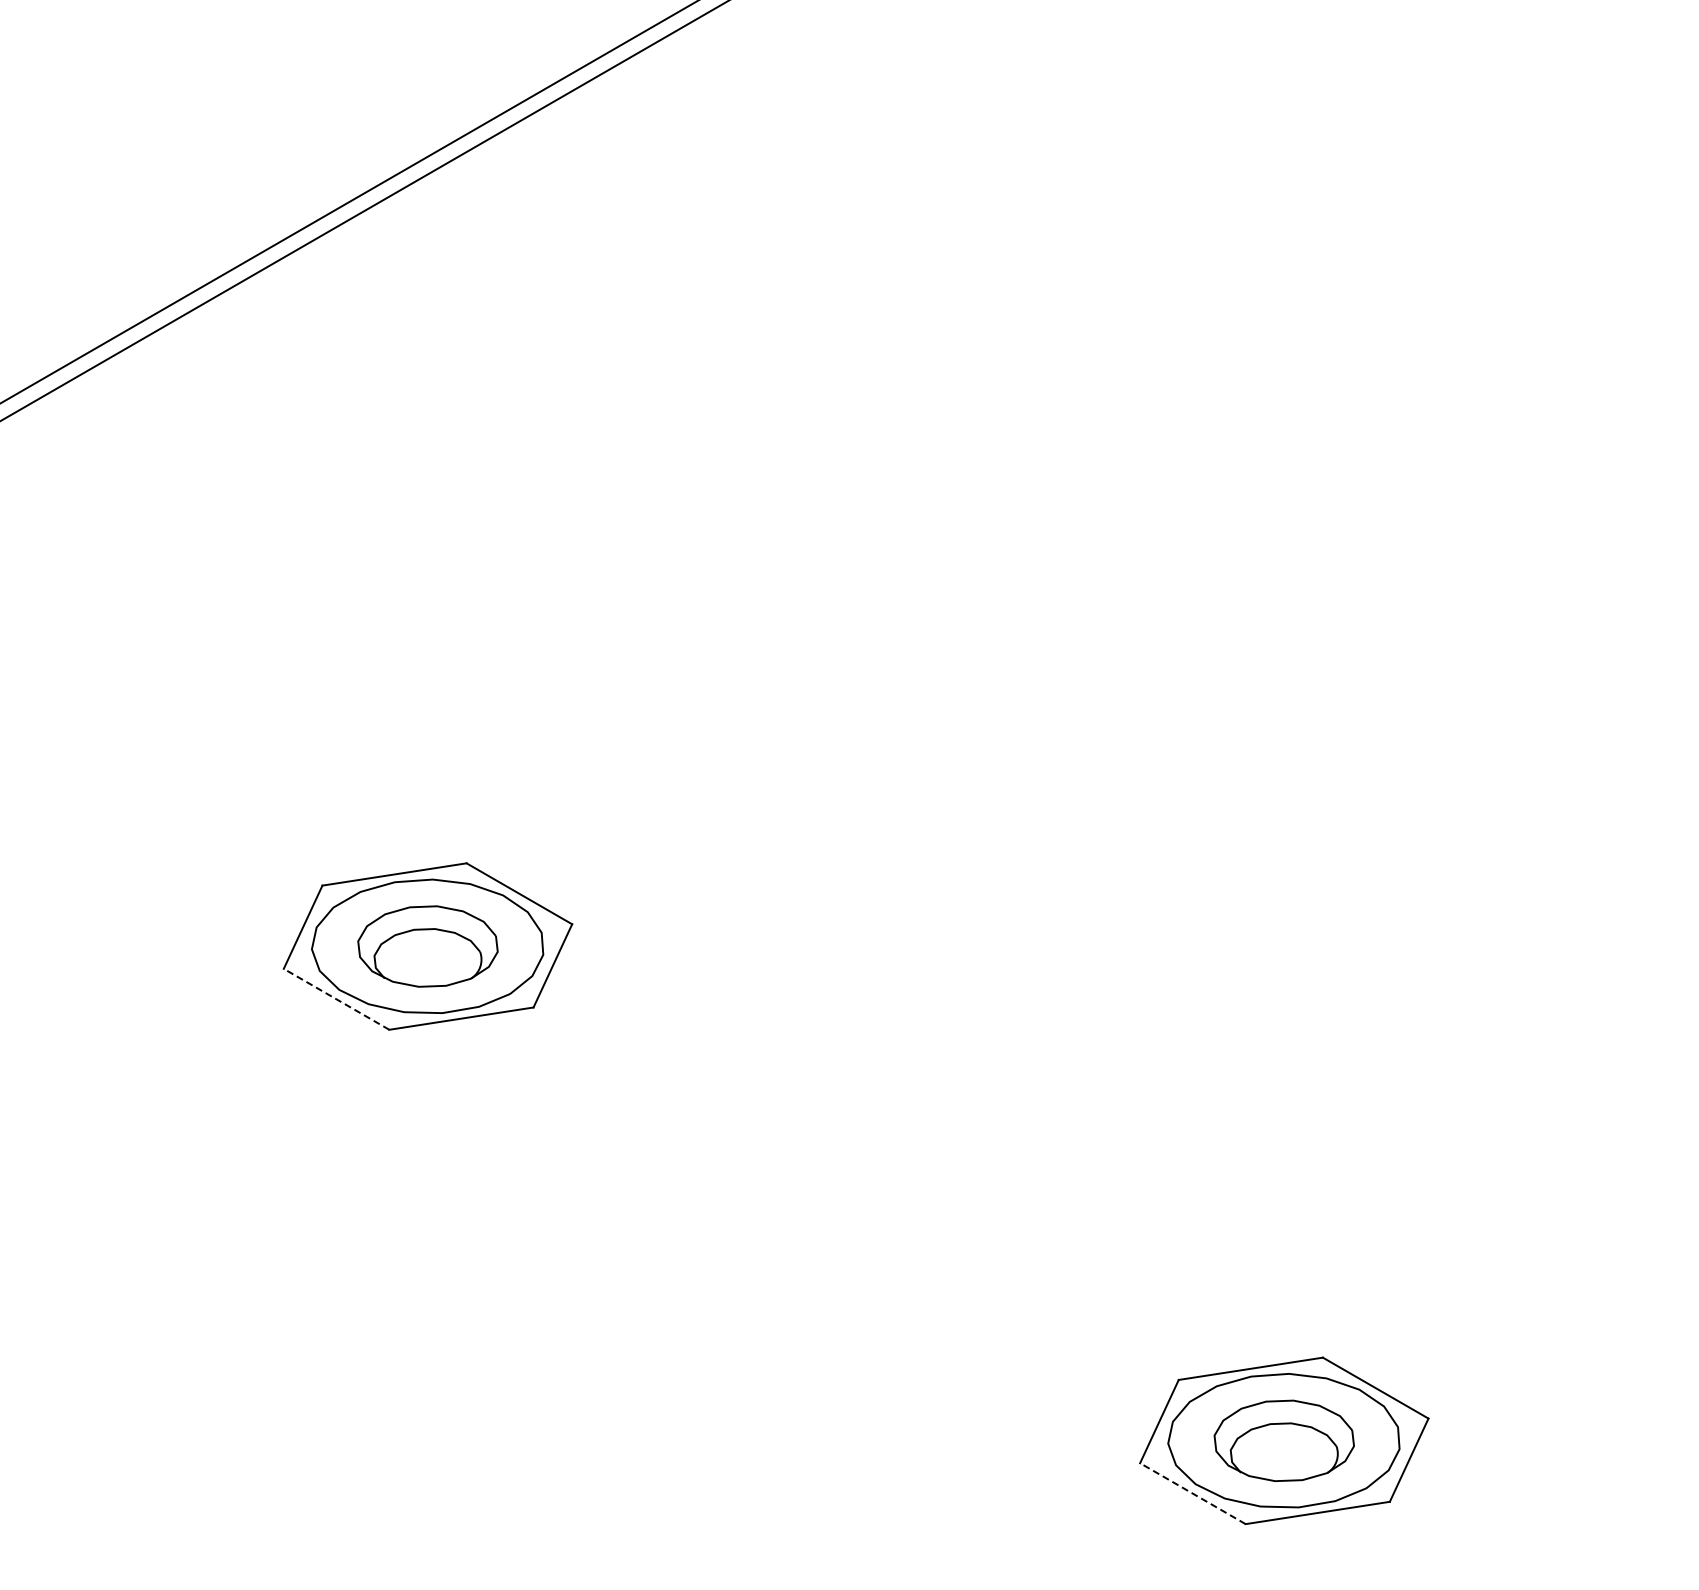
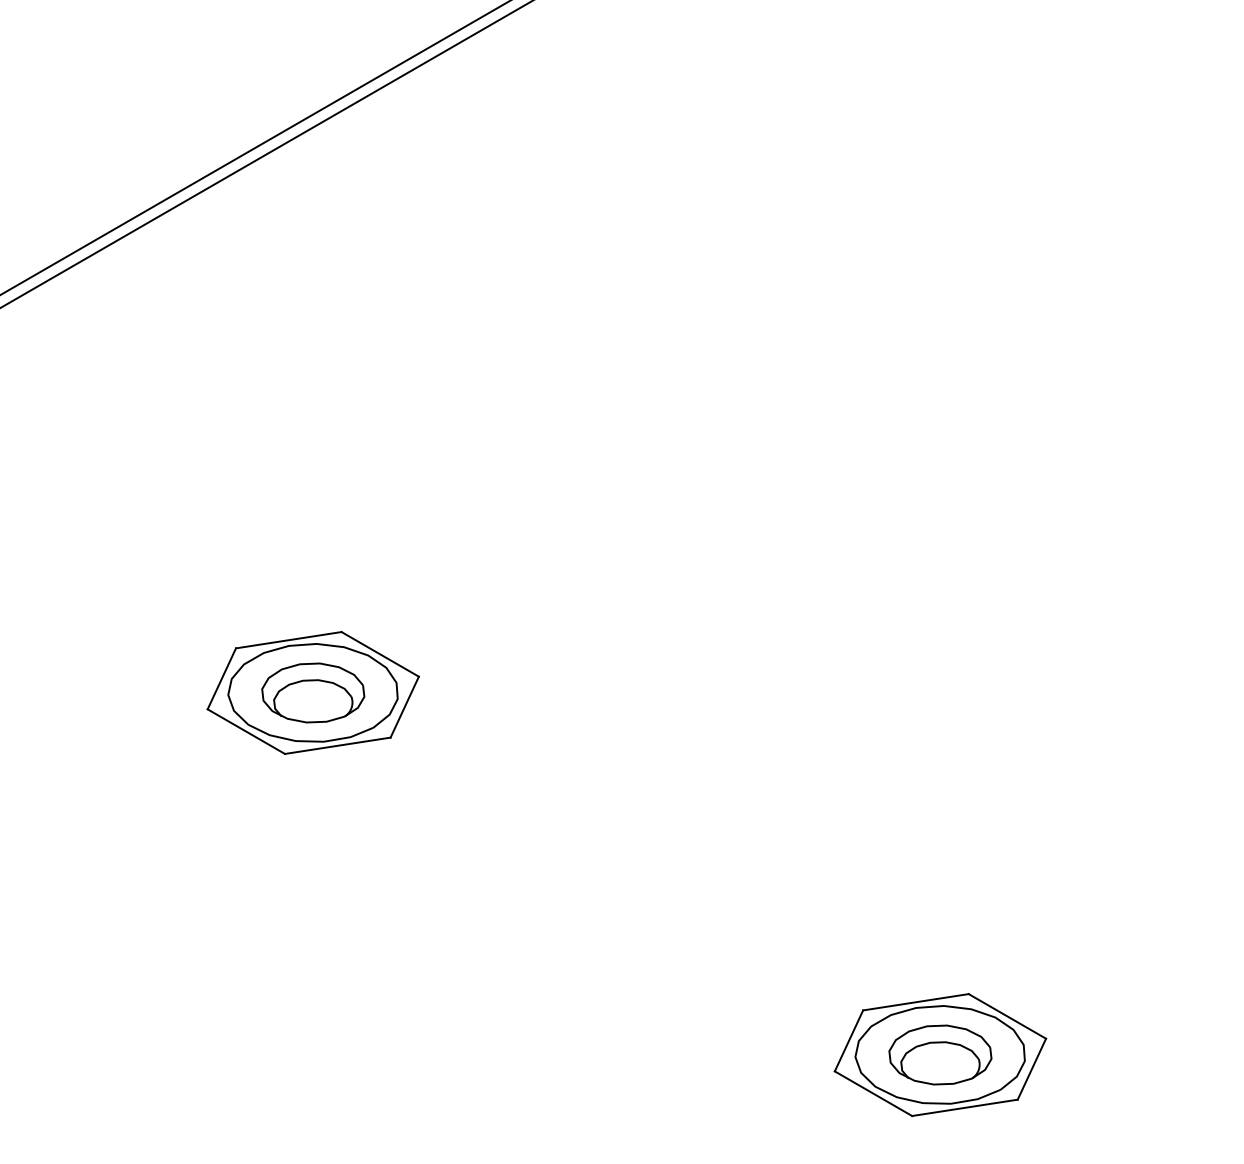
line: (336, 999) -> (246, 731), dashed -> solid
line: (1192, 1493) -> (873, 1093), dashed -> solid

